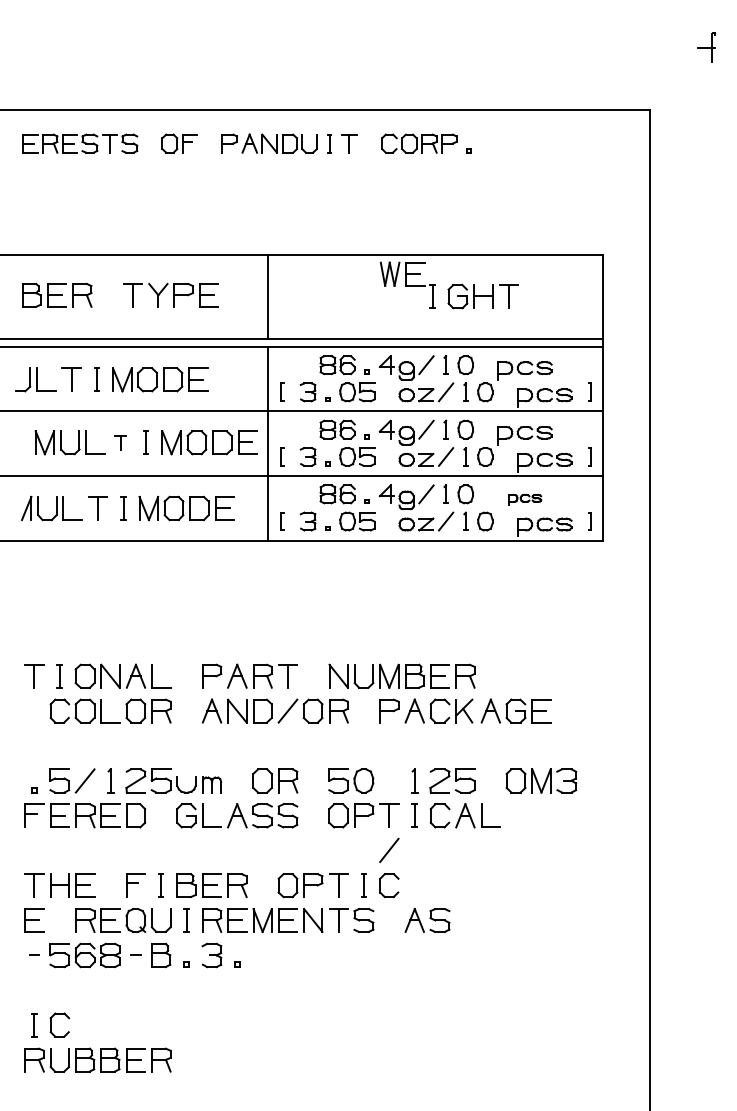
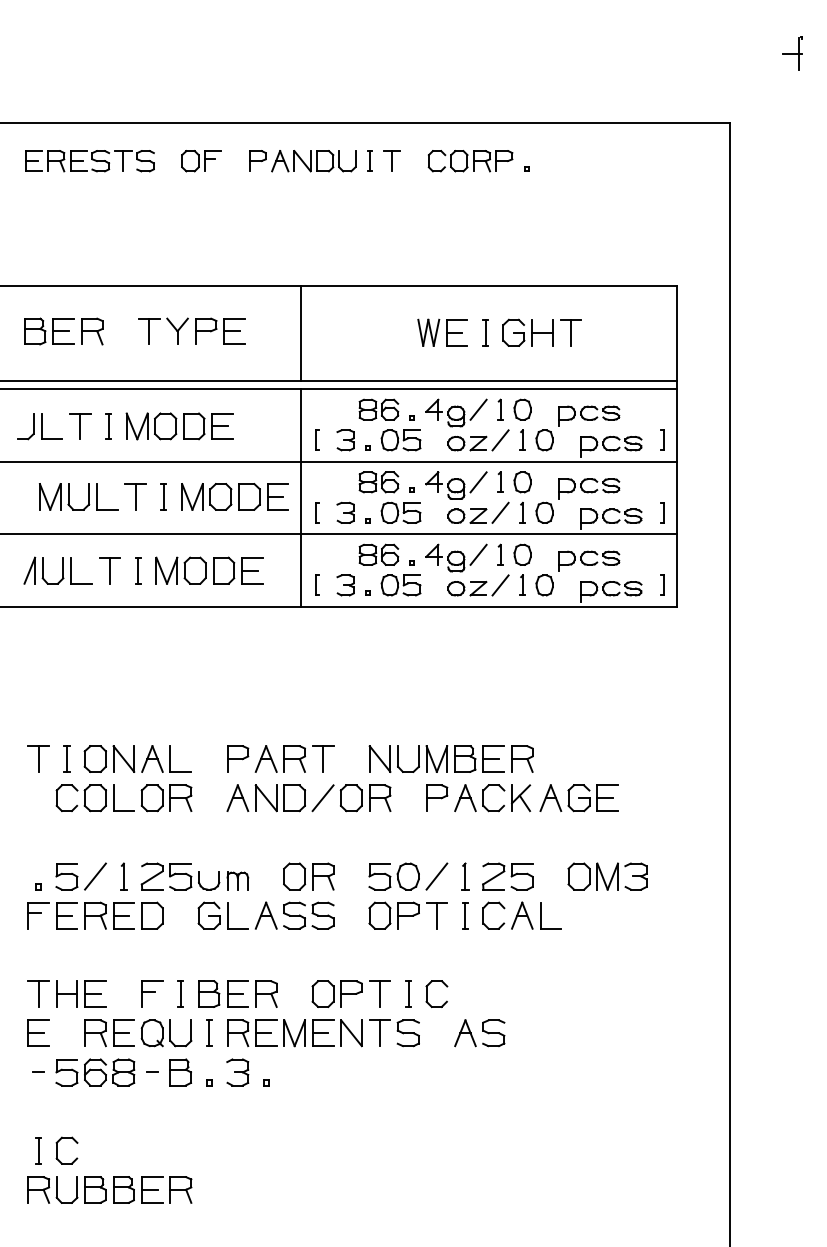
part: (402, 274) -> (442, 332), moved
part: (120, 442) -> (135, 496), size x1.67
part: (525, 499) -> (589, 560), size x1.67
line: (388, 850) -> (436, 876), moved

